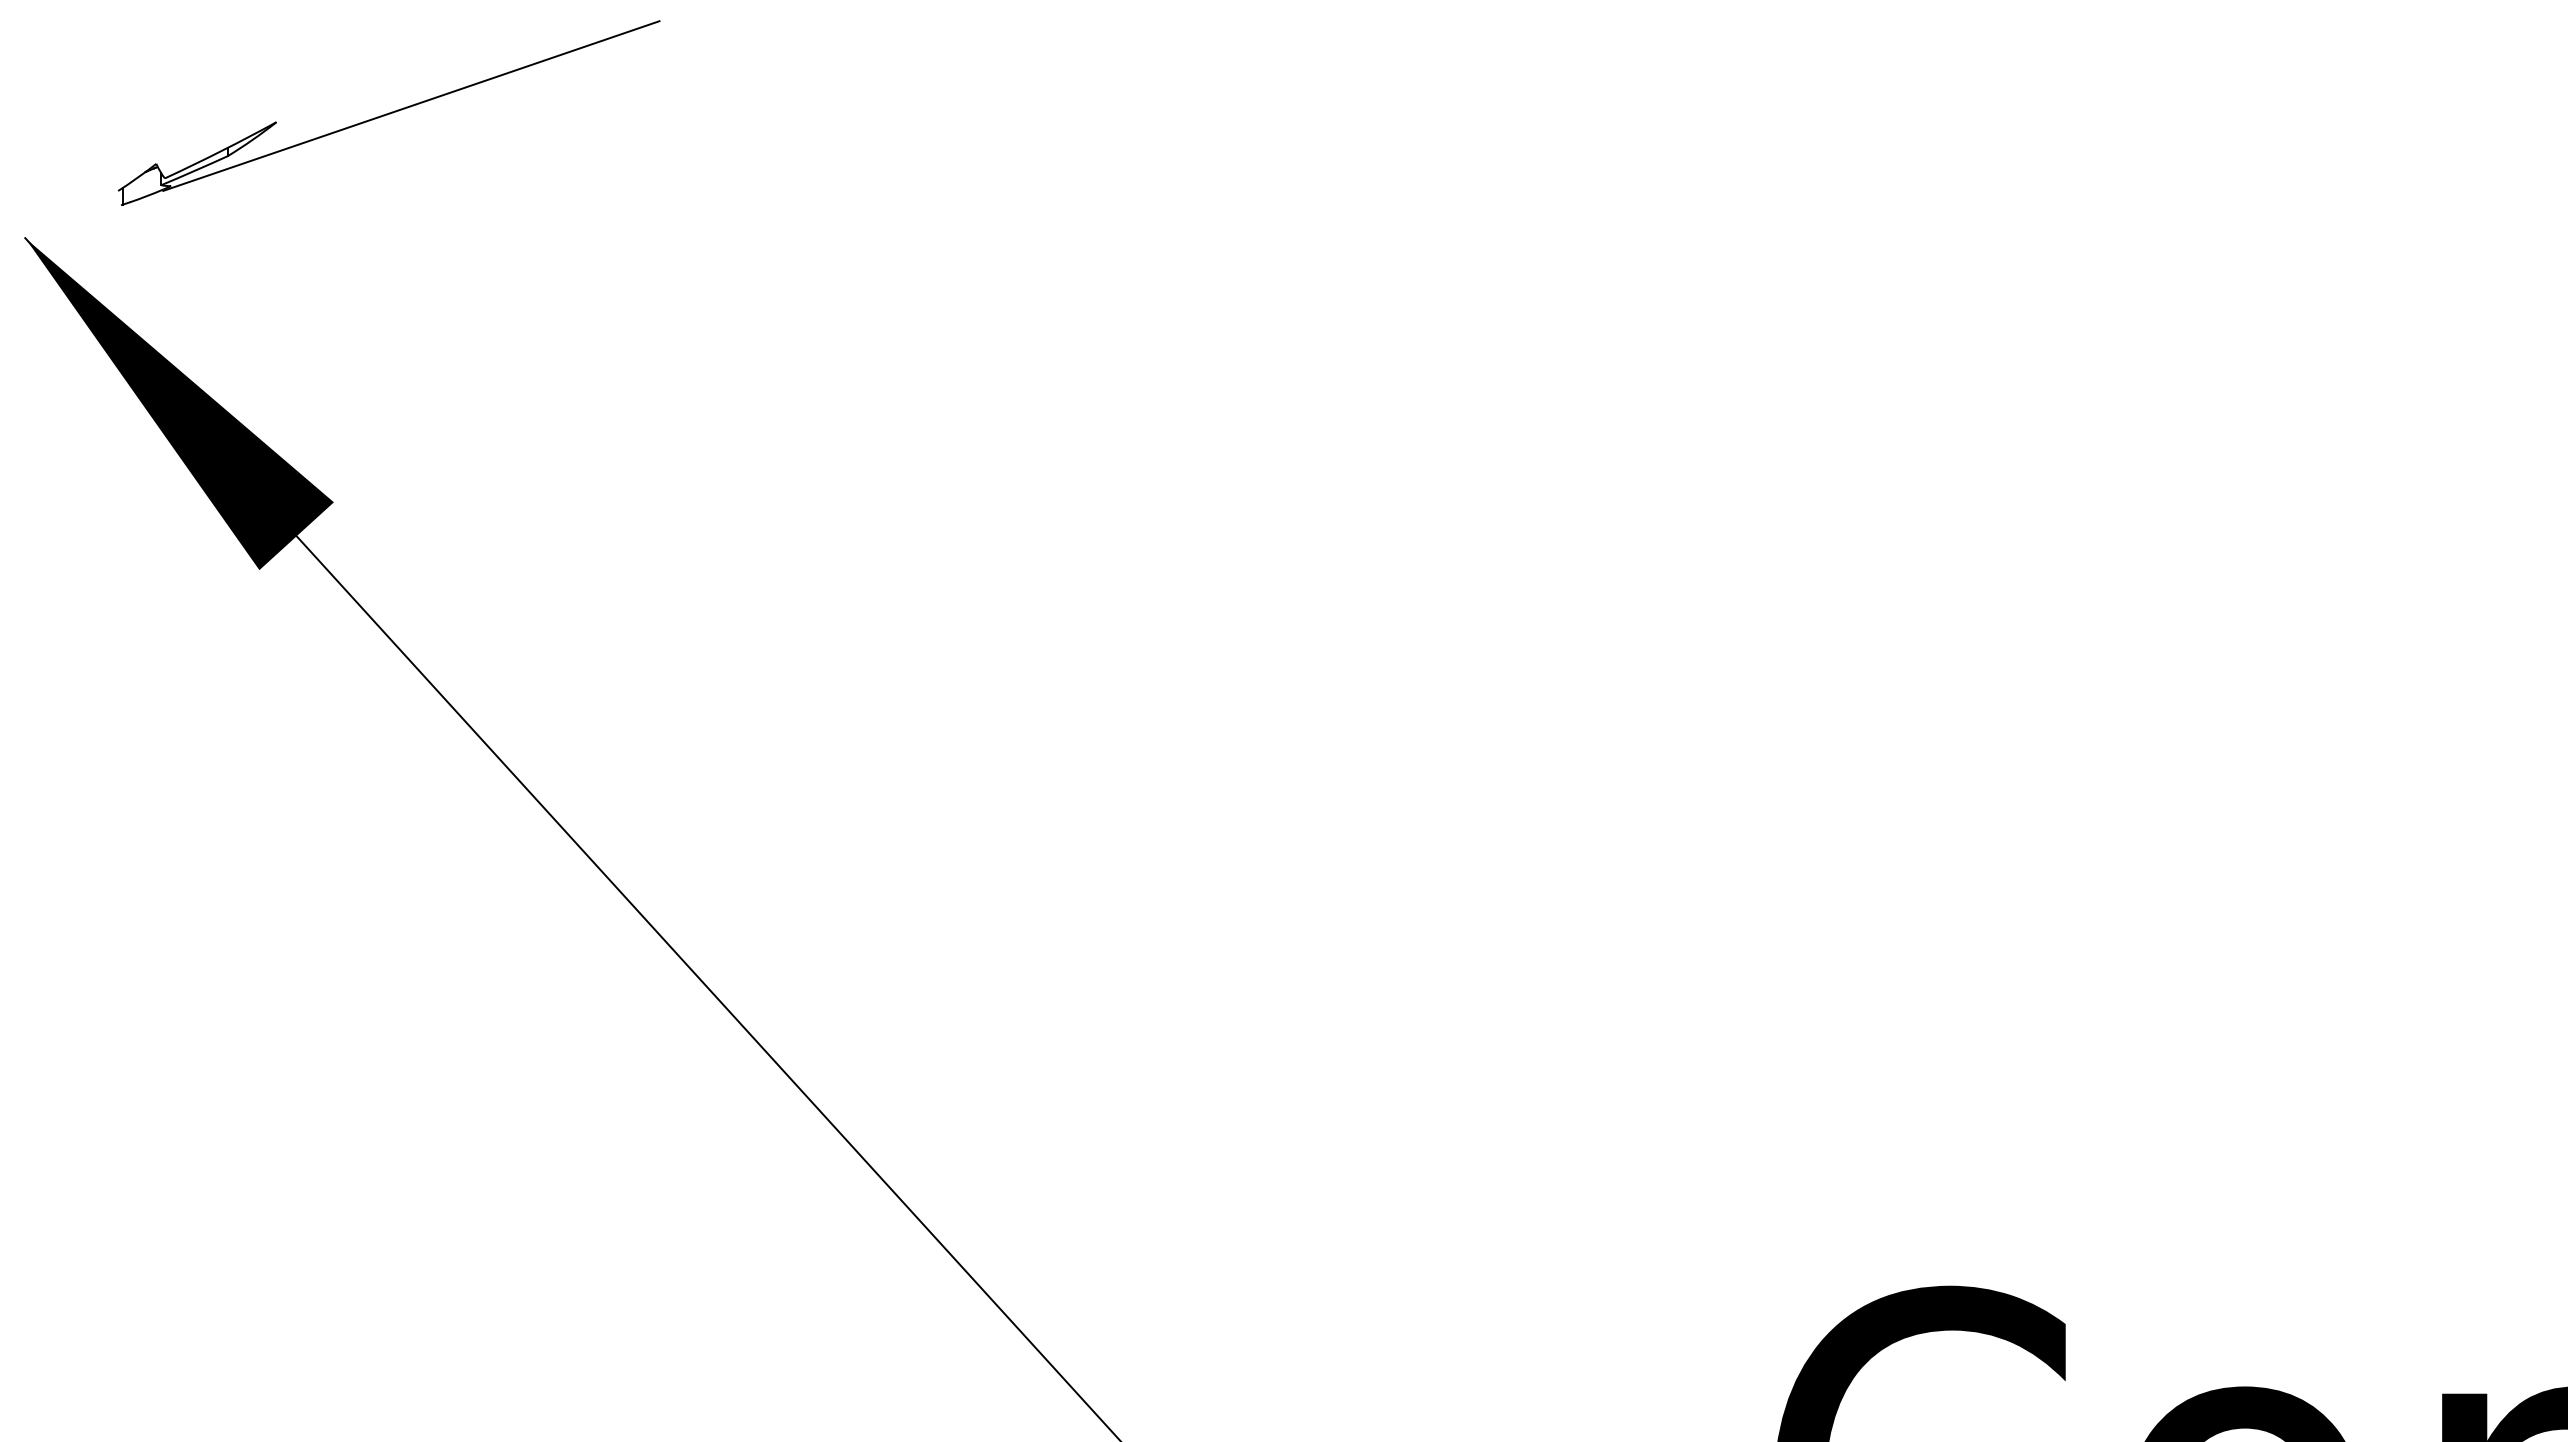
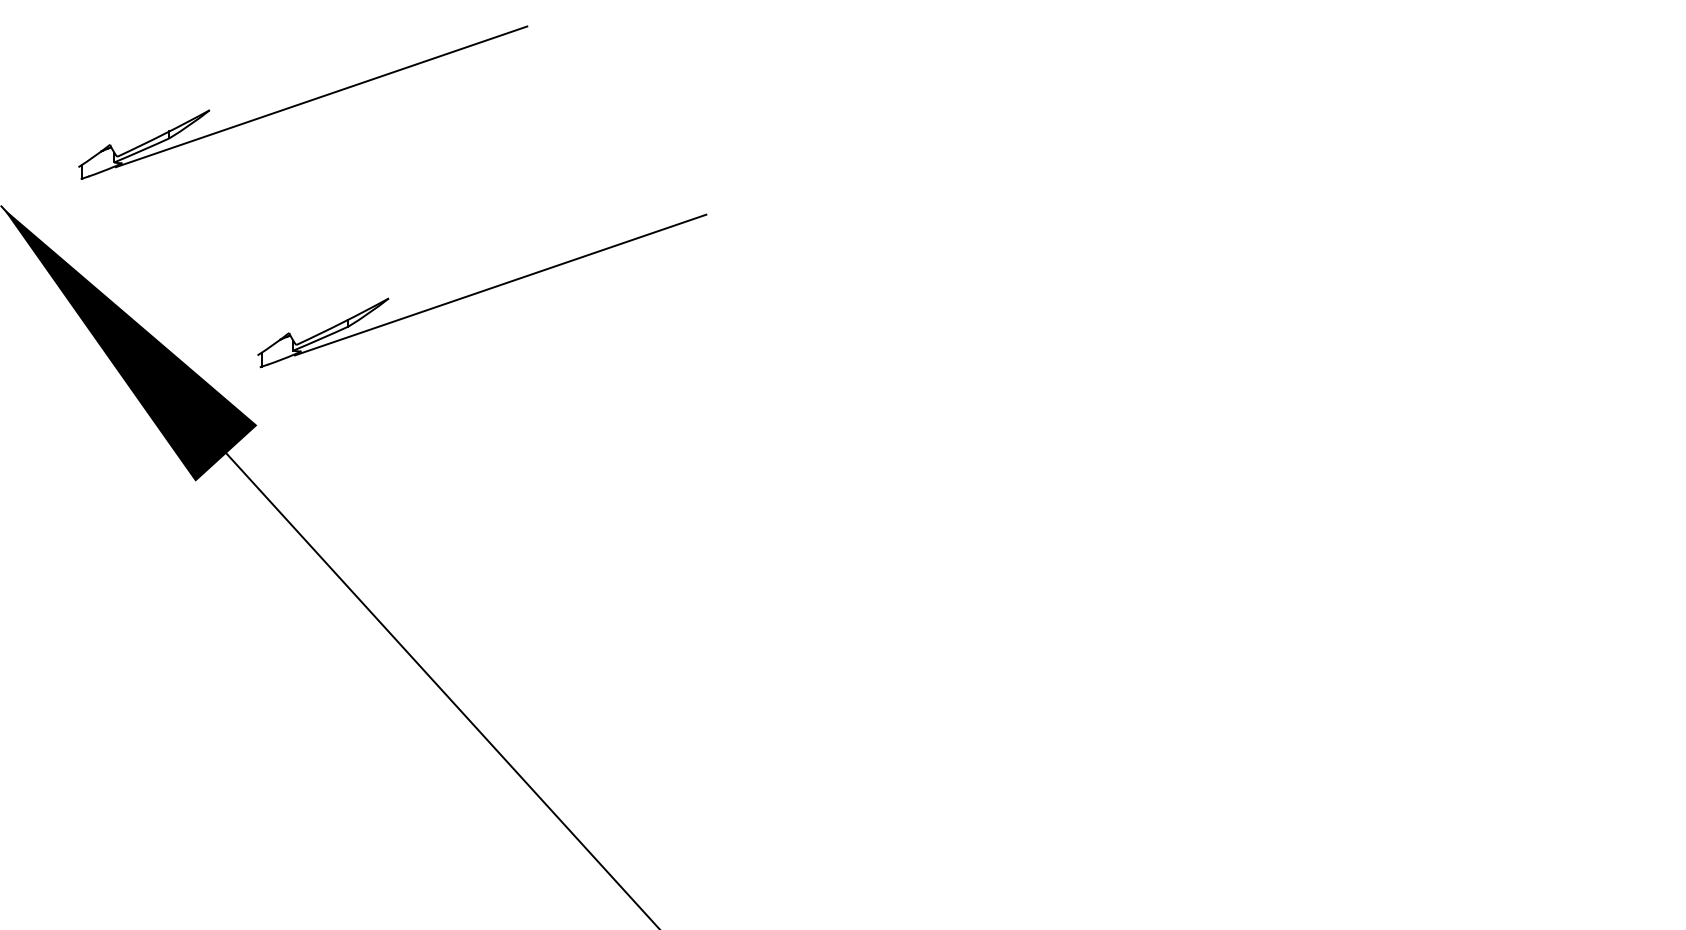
part: (604, 340) -> (481, 291), added

